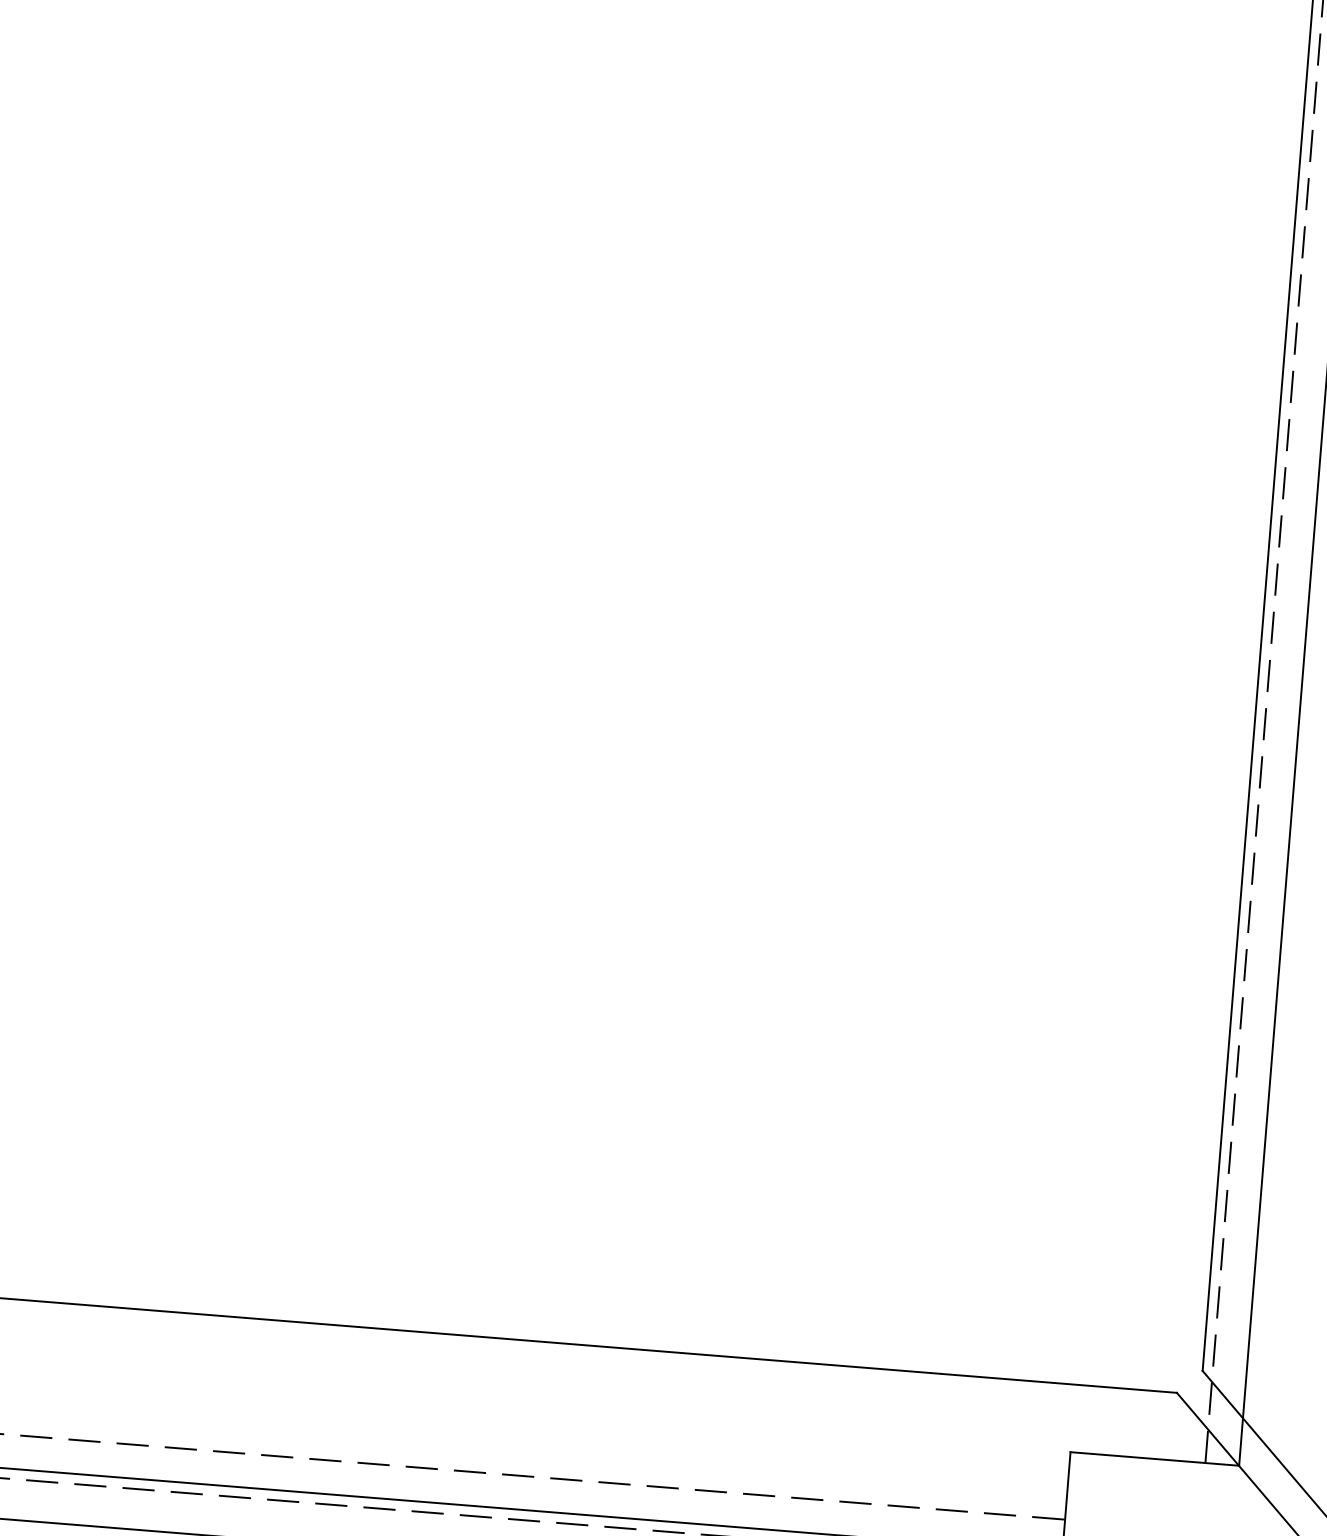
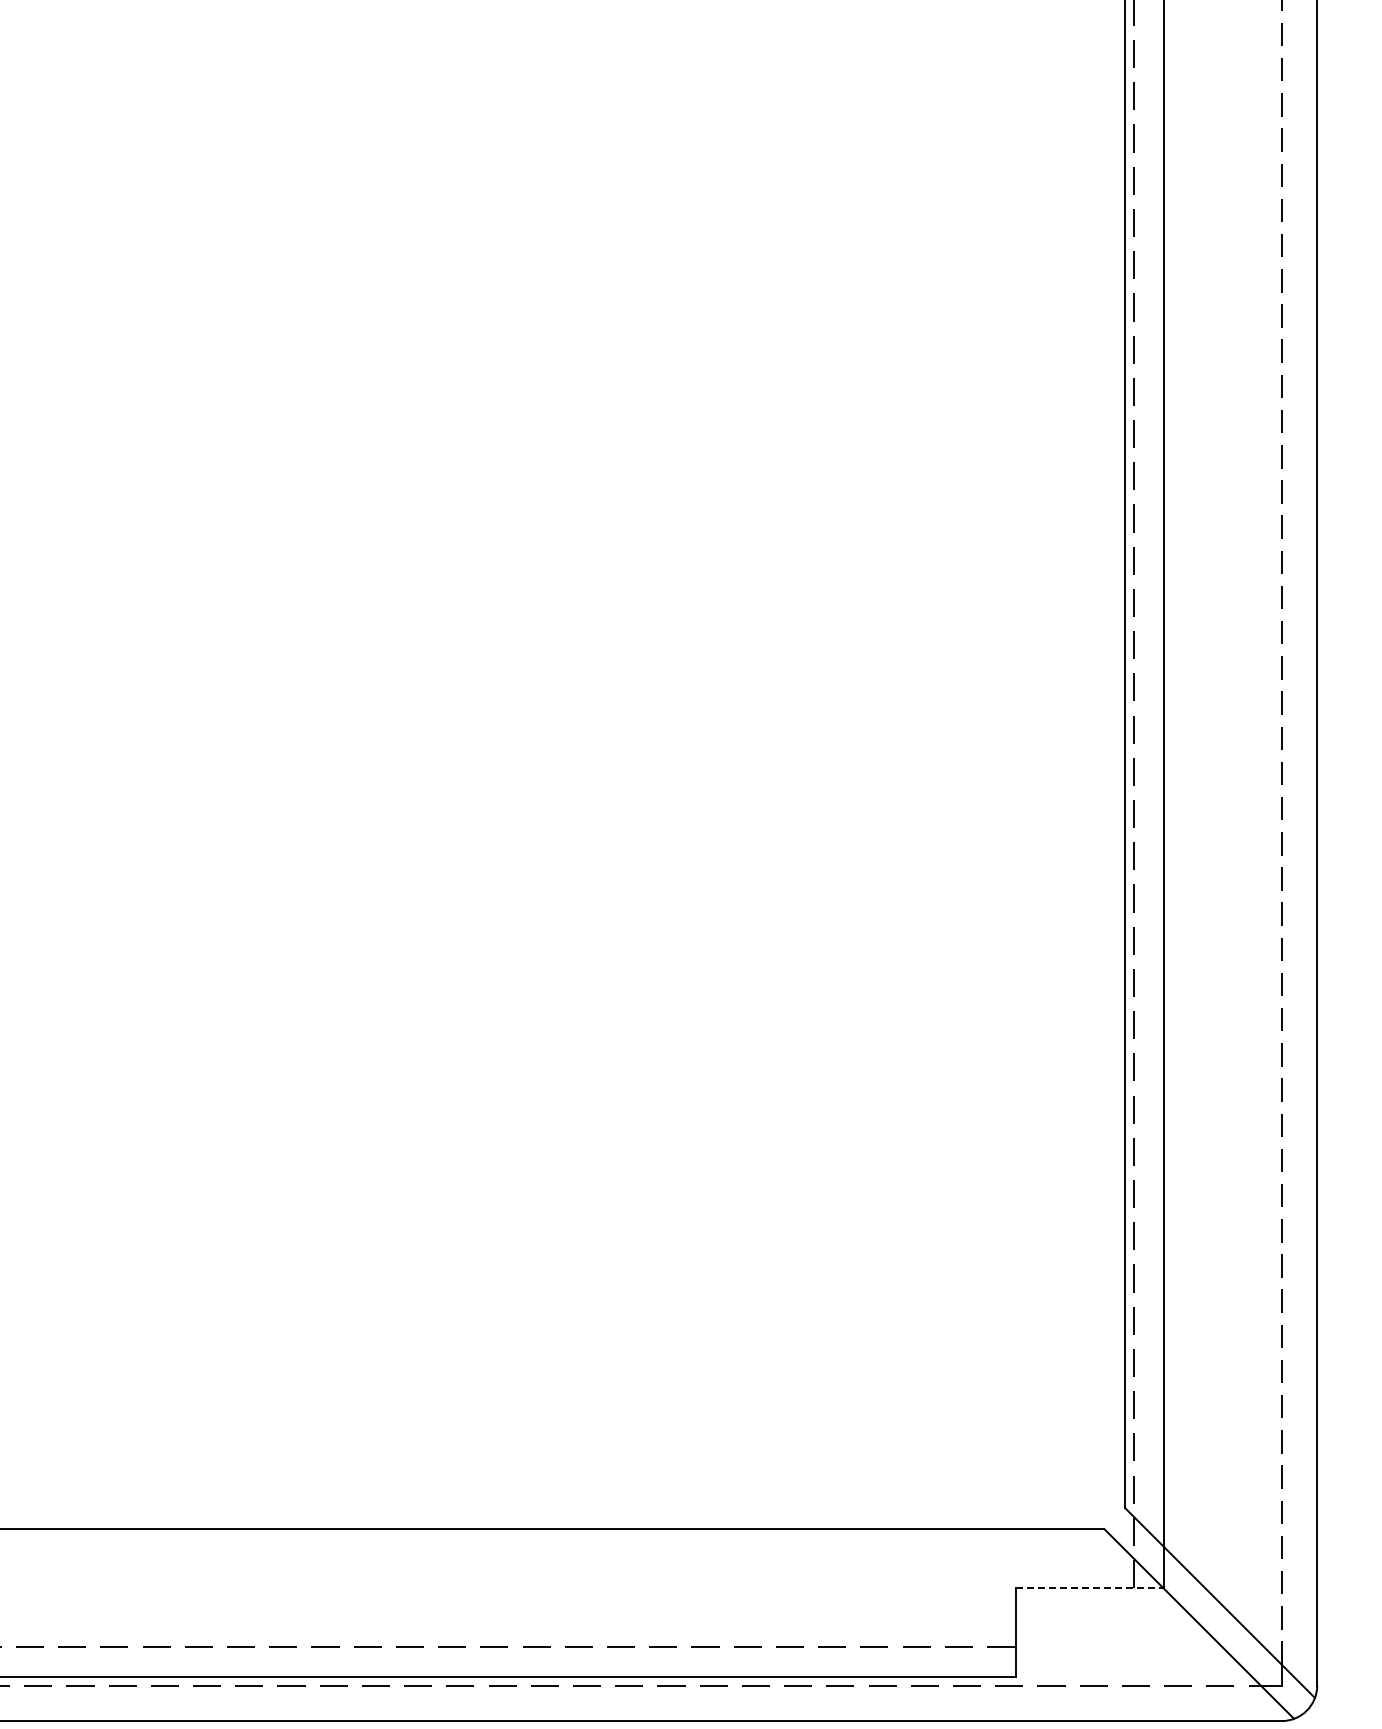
line: (1154, 1459) -> (1089, 1588), solid -> dashed

